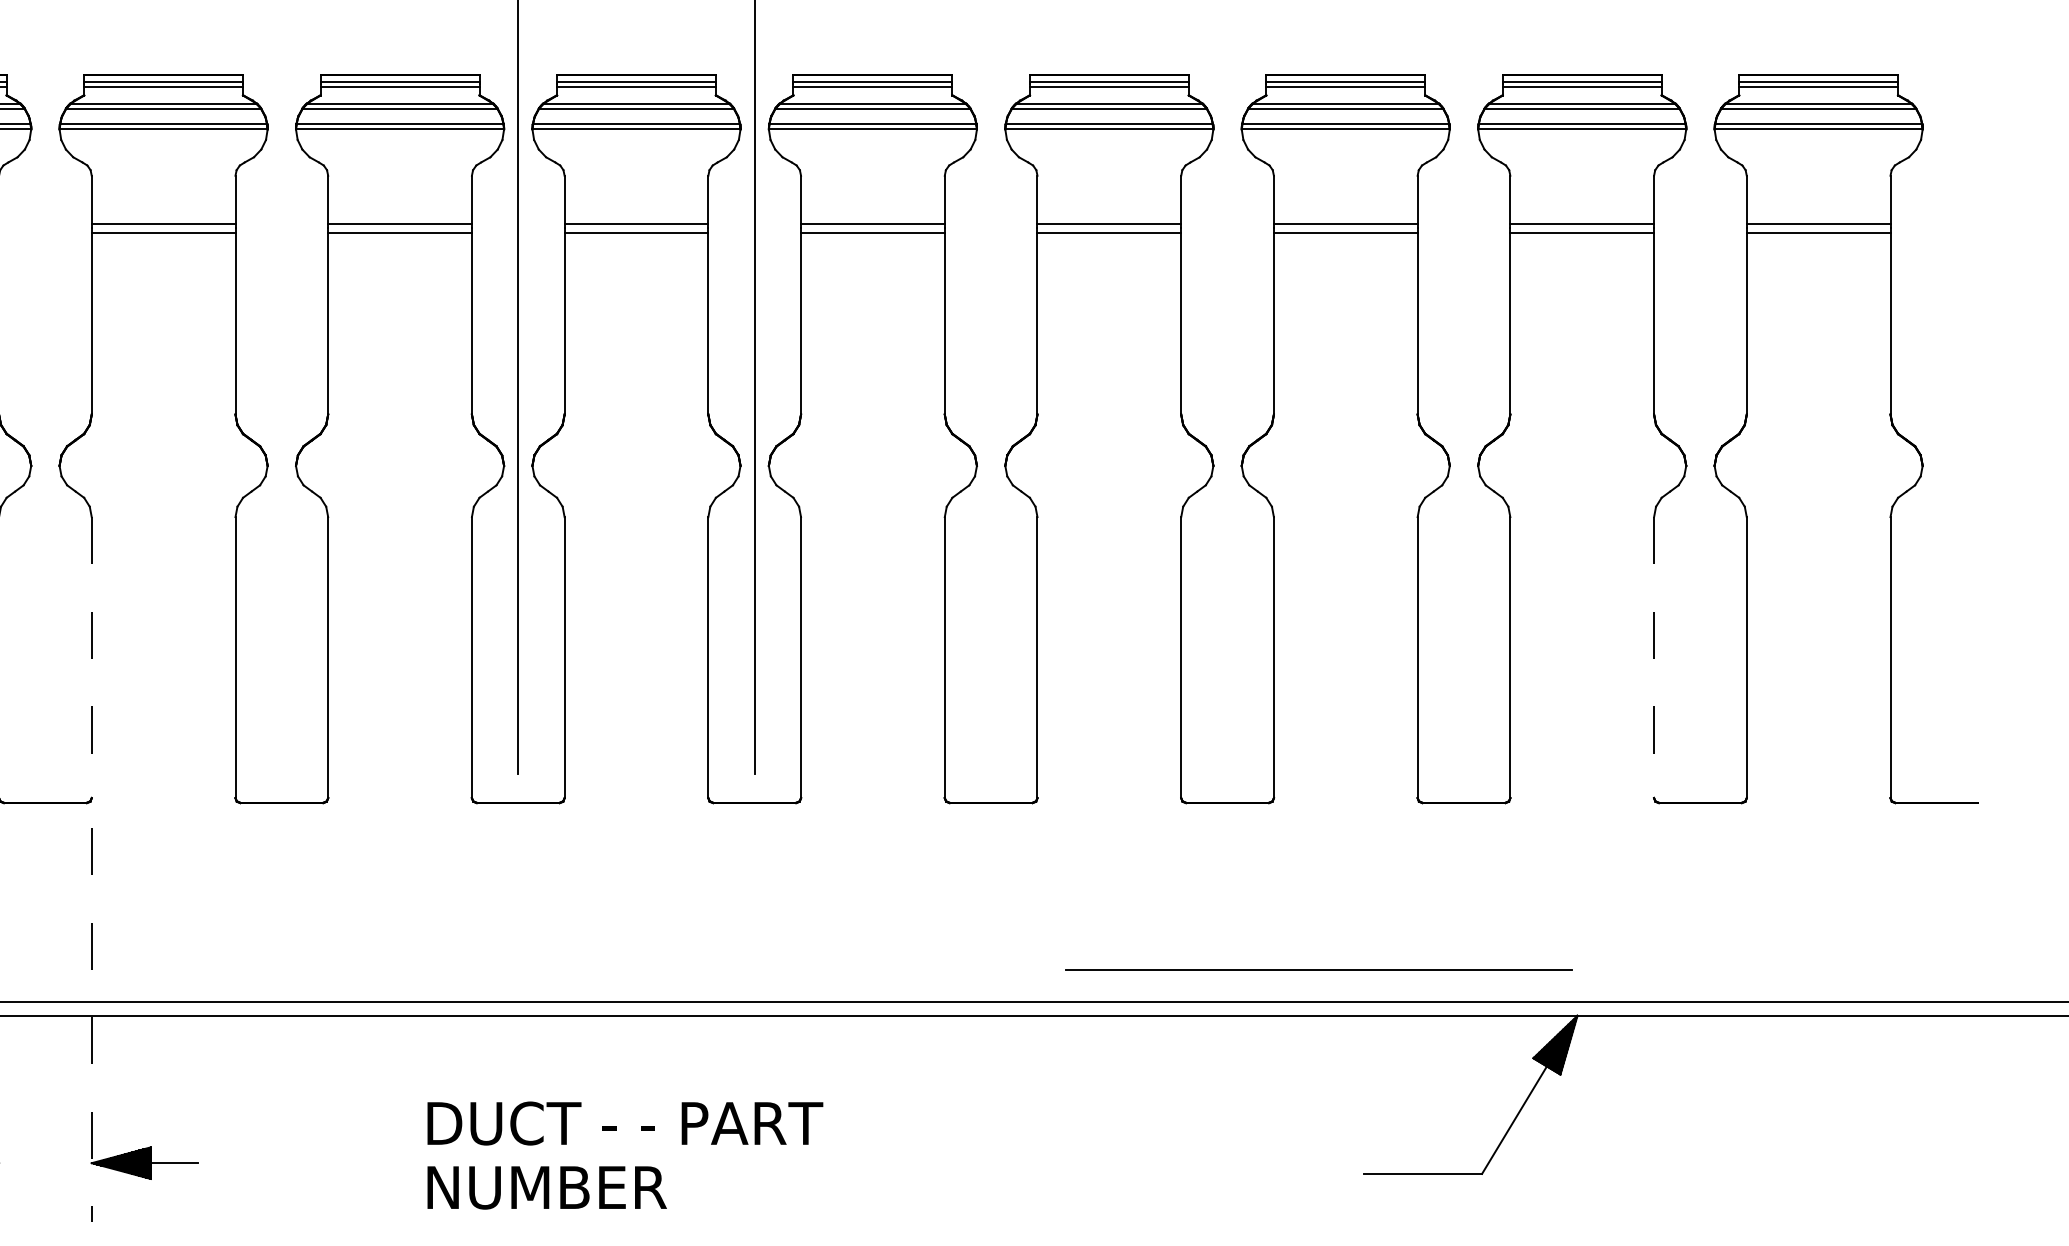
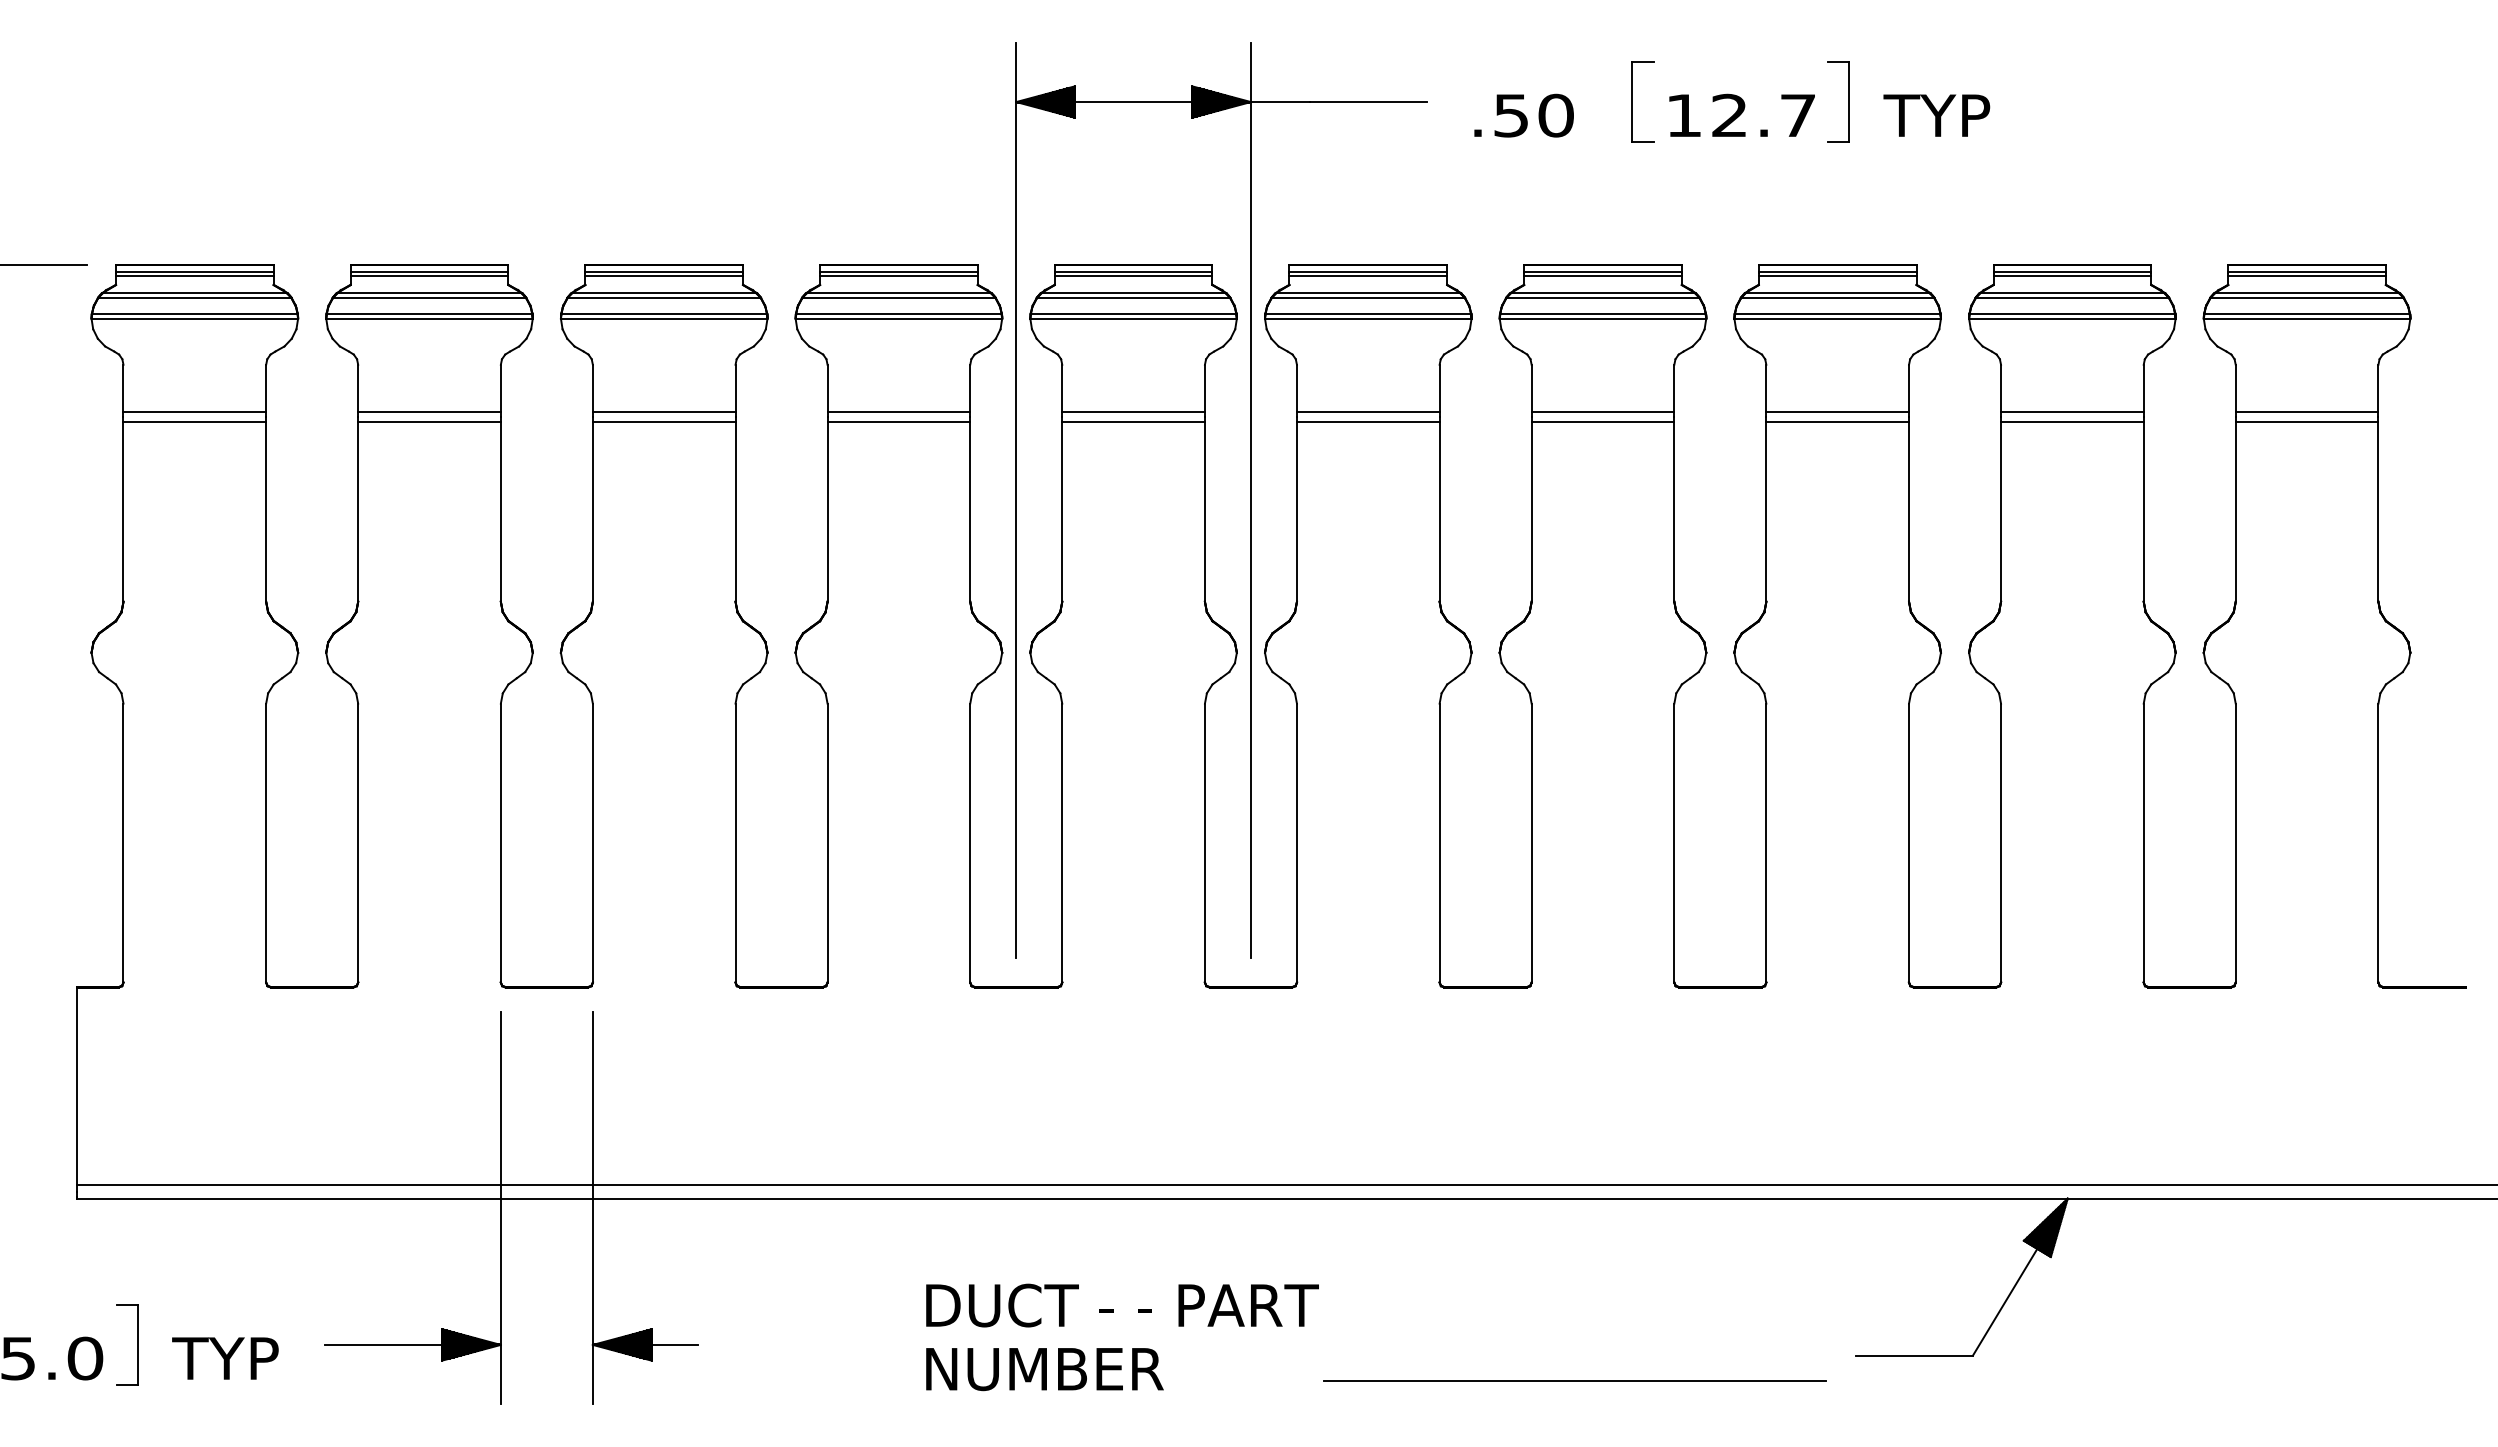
line: (91, 658) -> (592, 843), dashed -> solid
line: (1653, 658) -> (2143, 843), dashed -> solid
line: (1318, 969) -> (1574, 1380), moved
line: (91, 1024) -> (592, 1207), dashed -> solid

